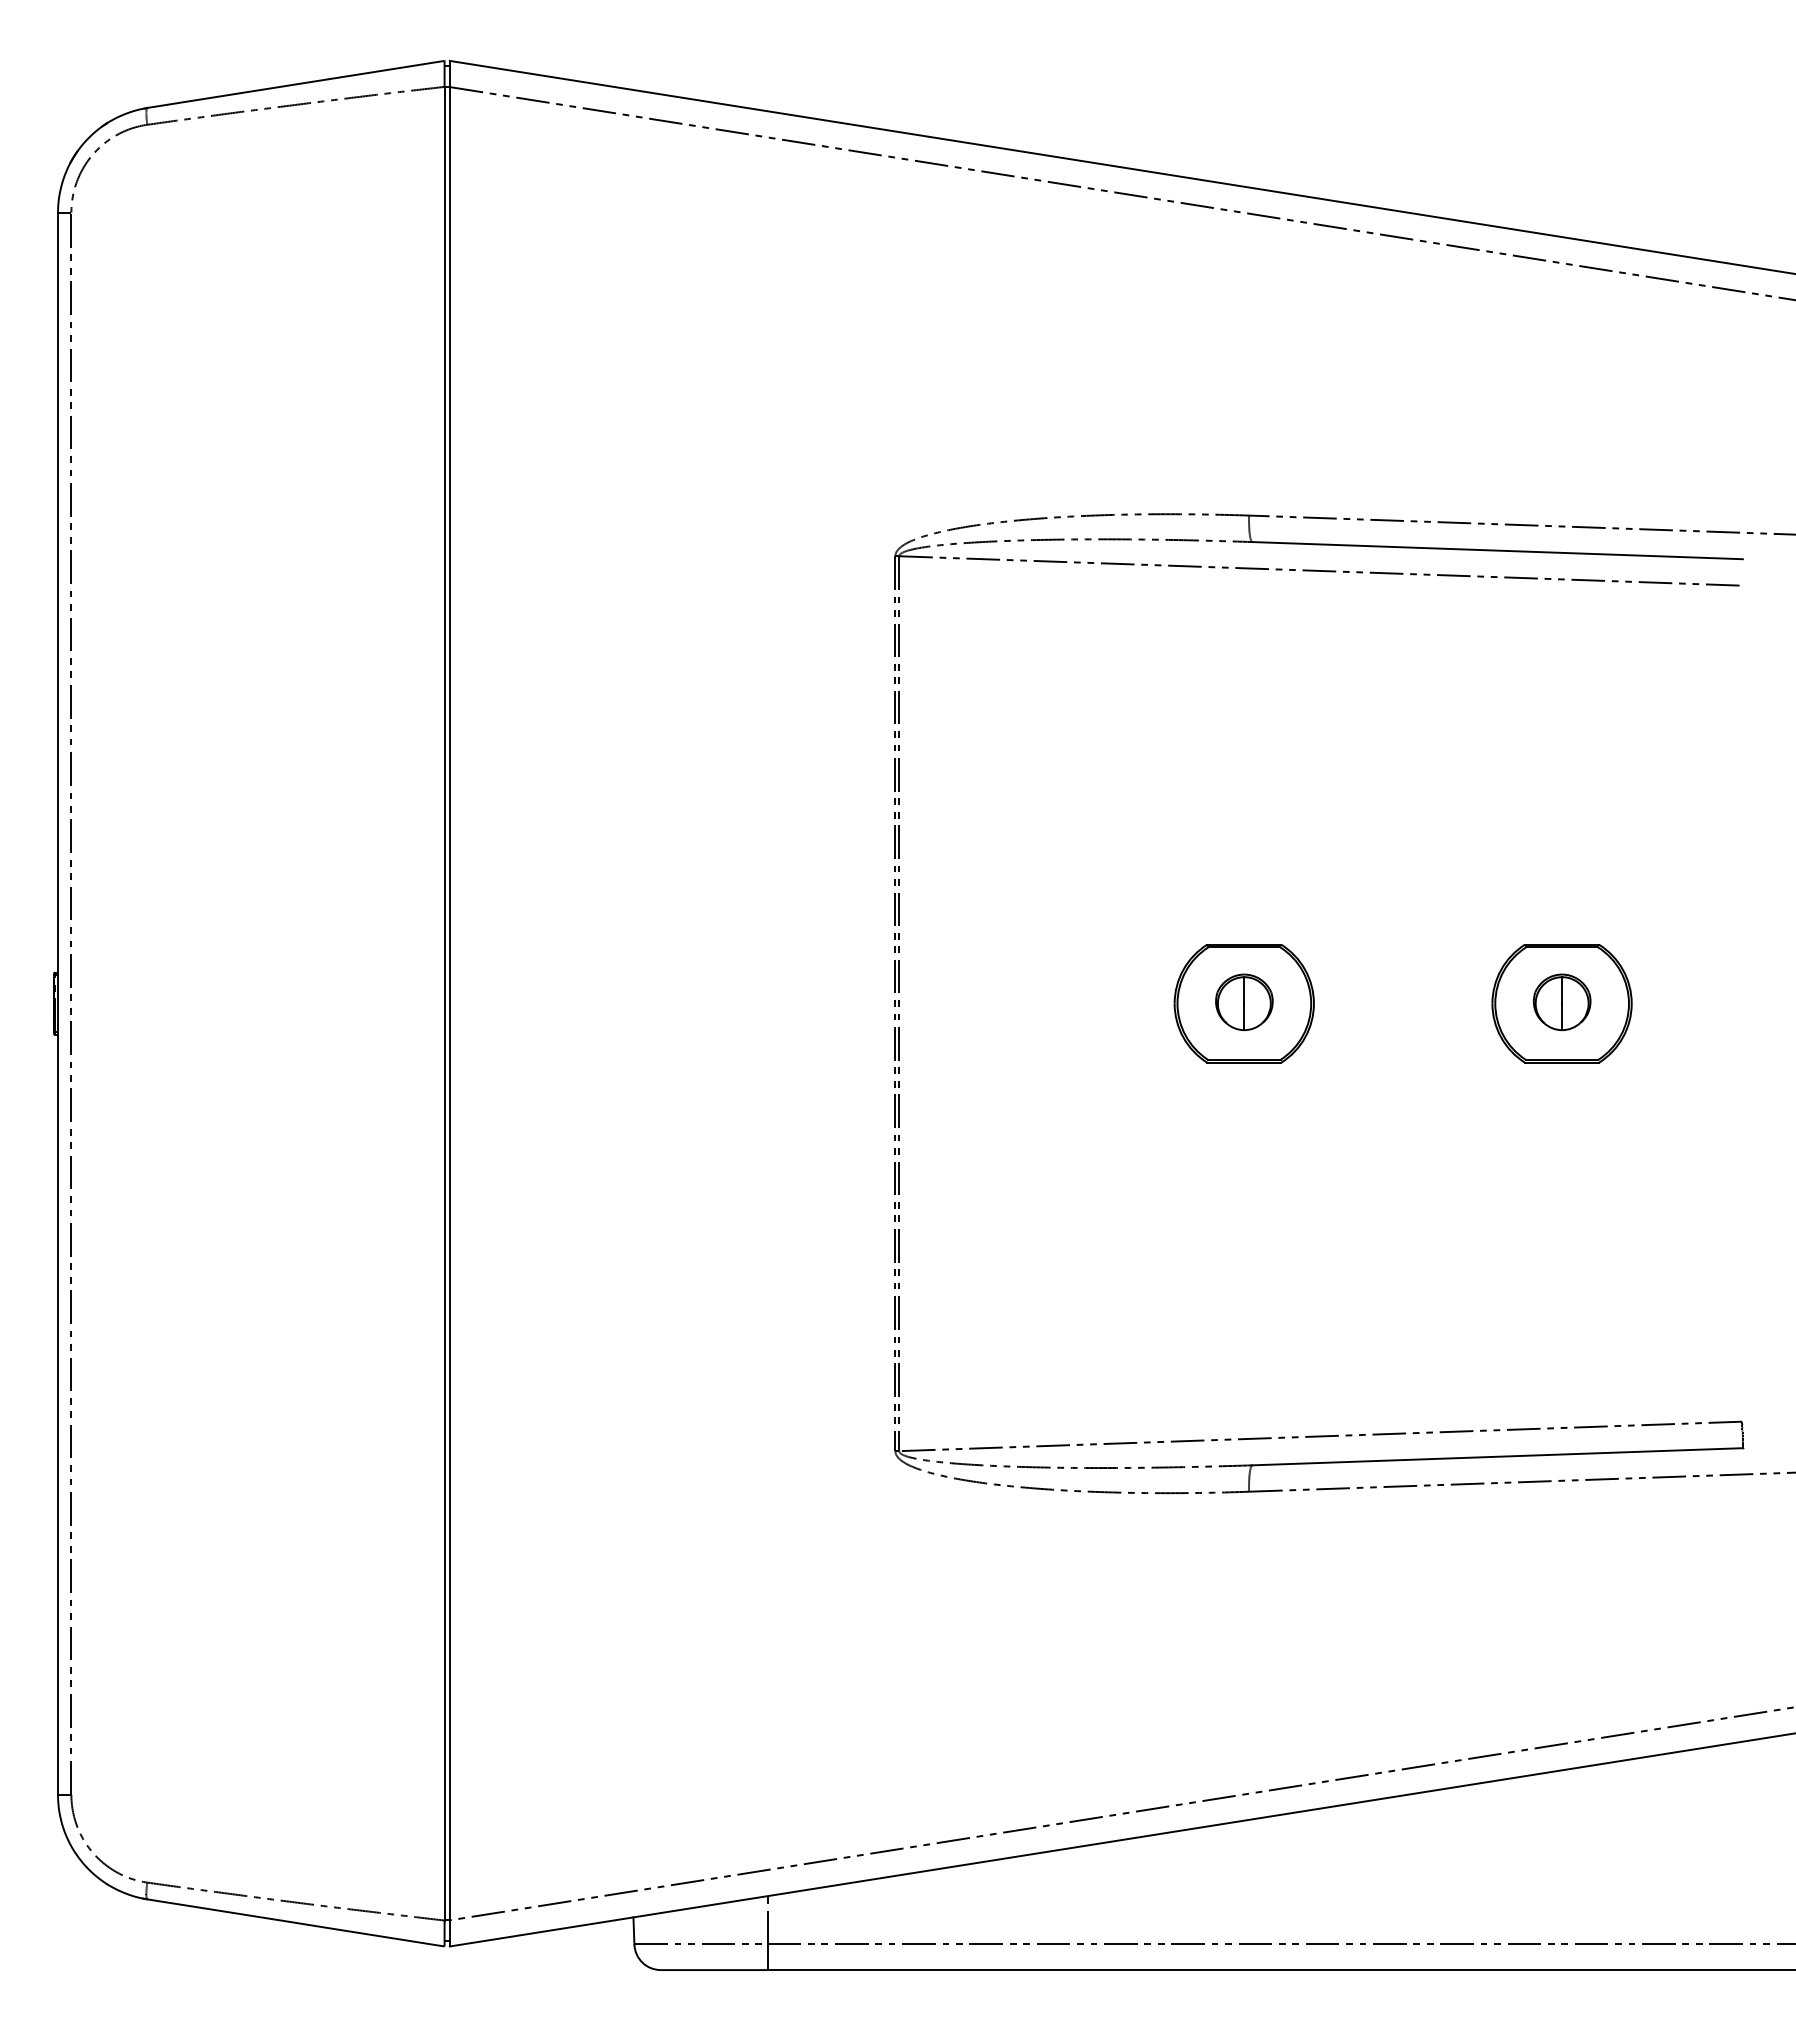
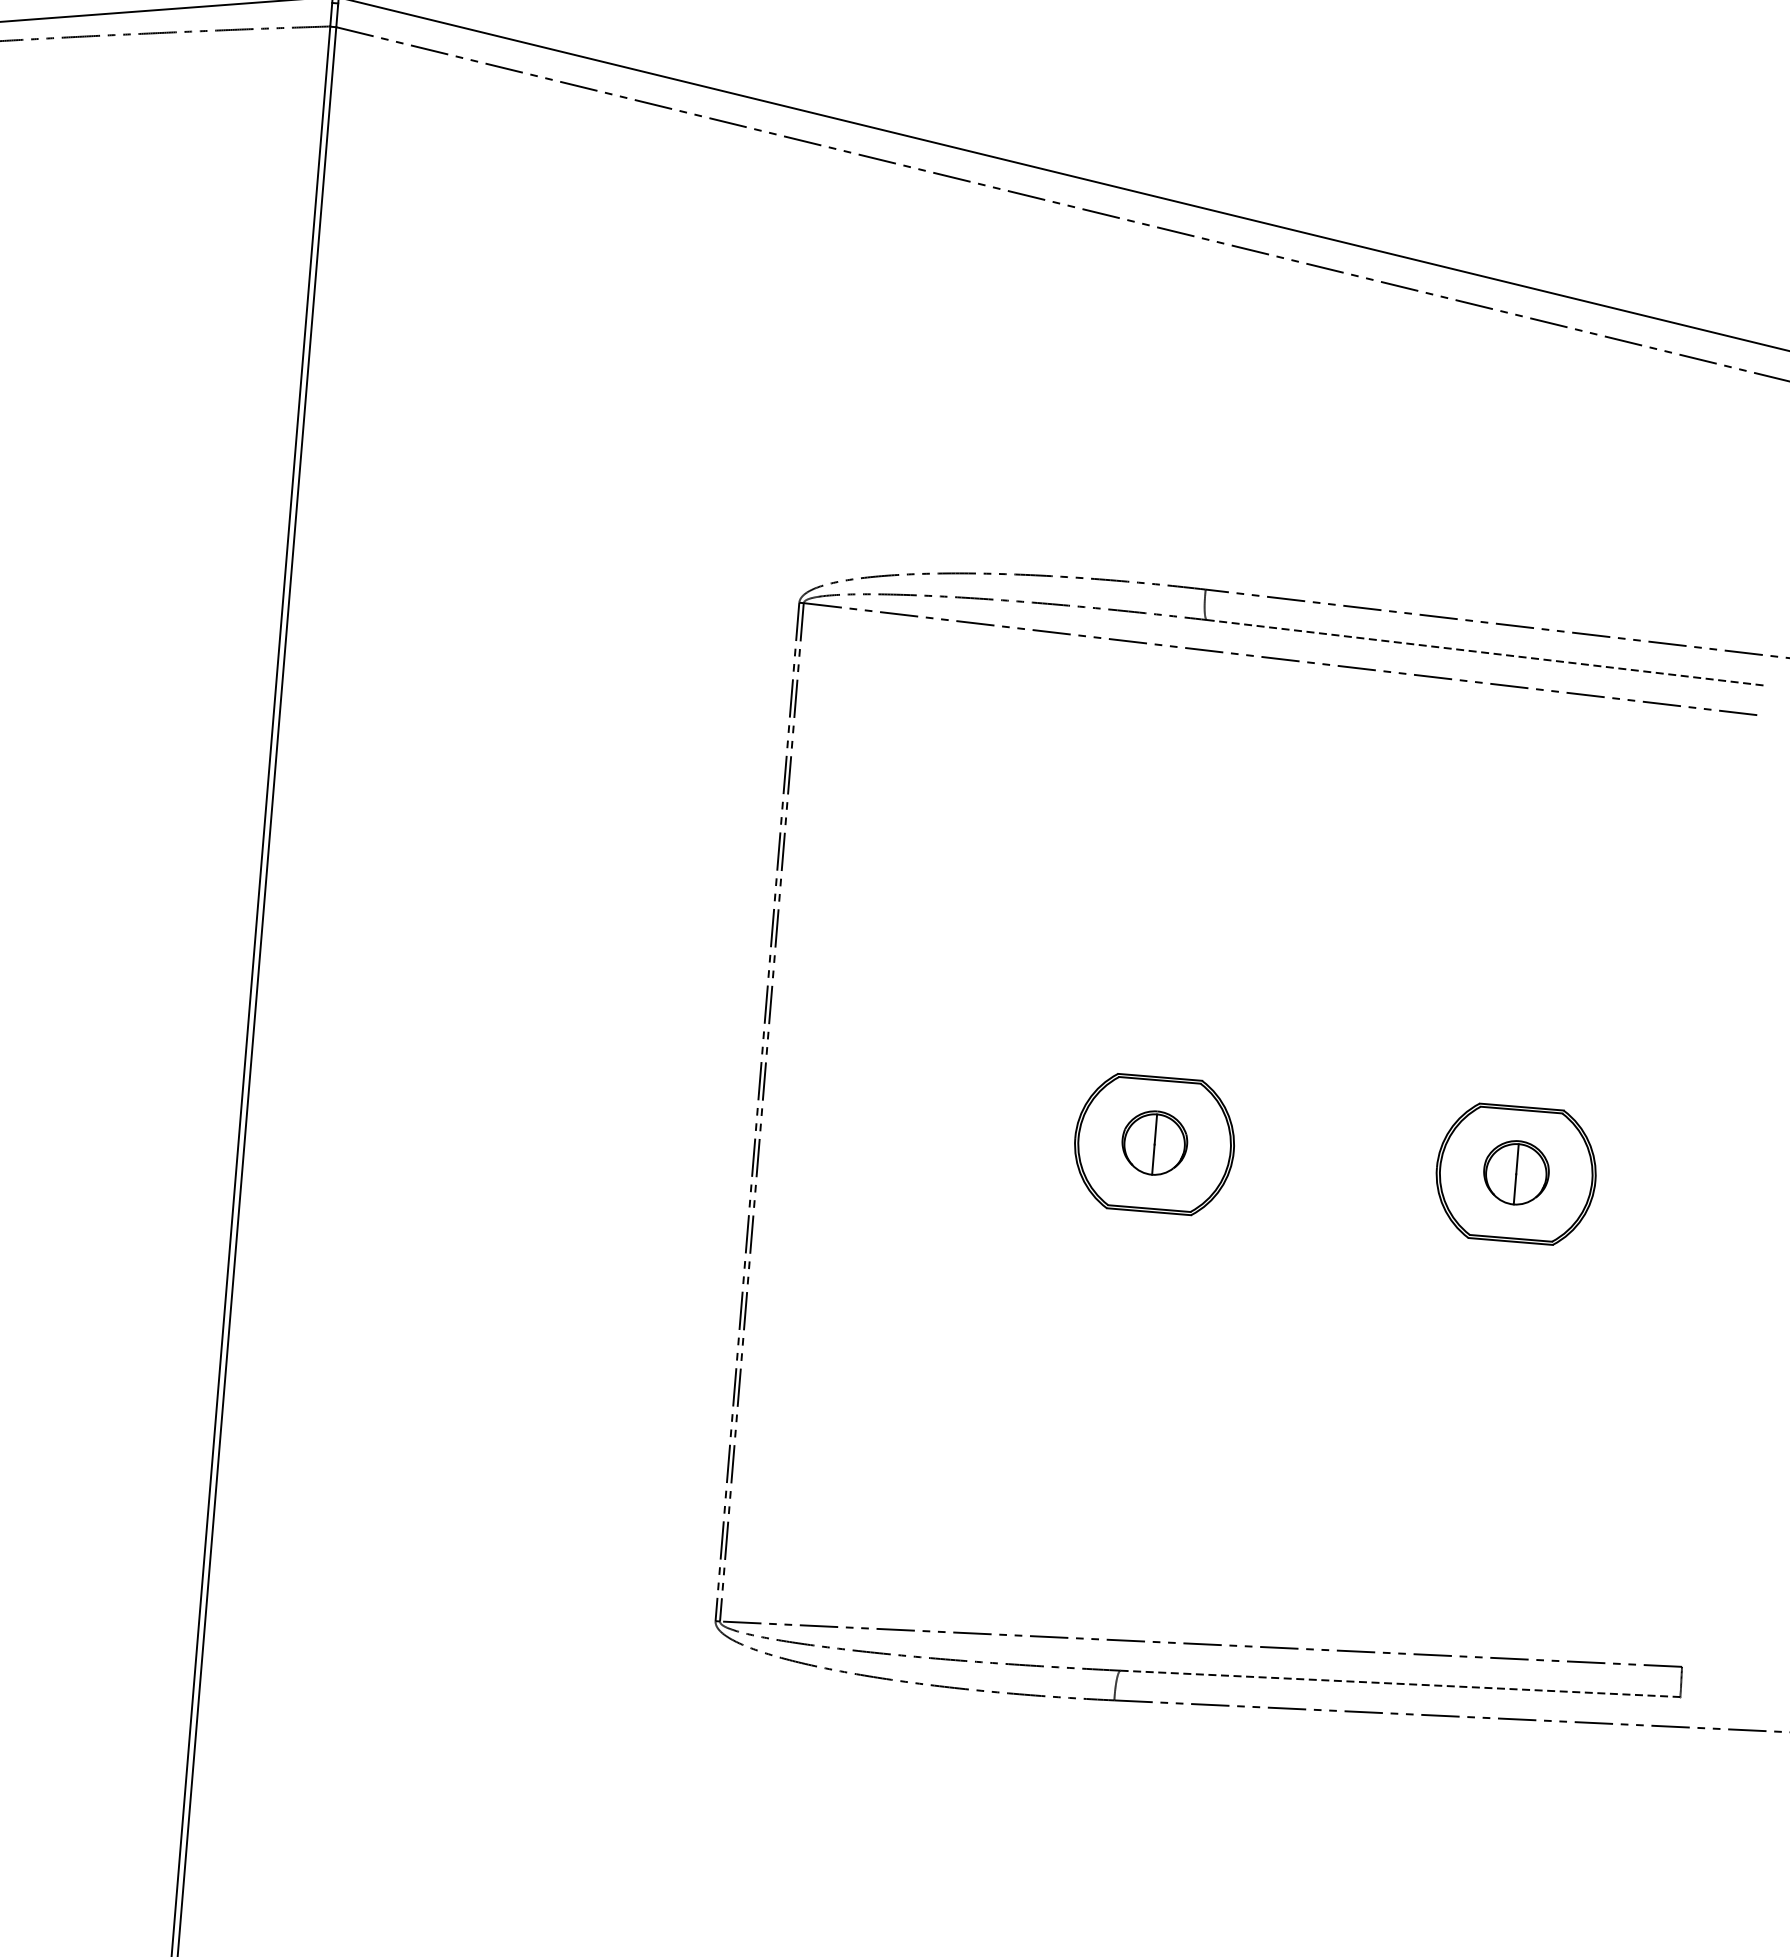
line: (1497, 550) -> (1485, 652), solid -> dashed
line: (1498, 1456) -> (1401, 1683), solid -> dashed

